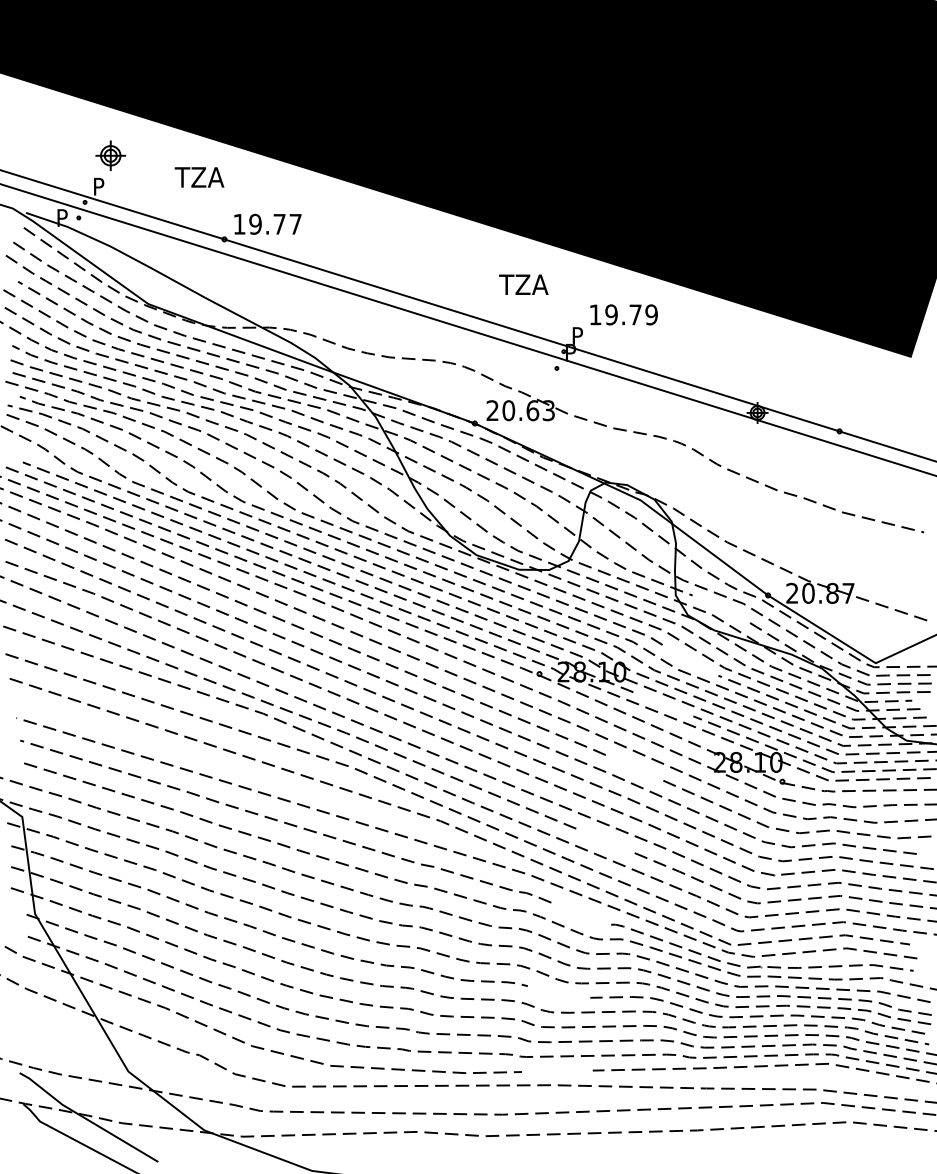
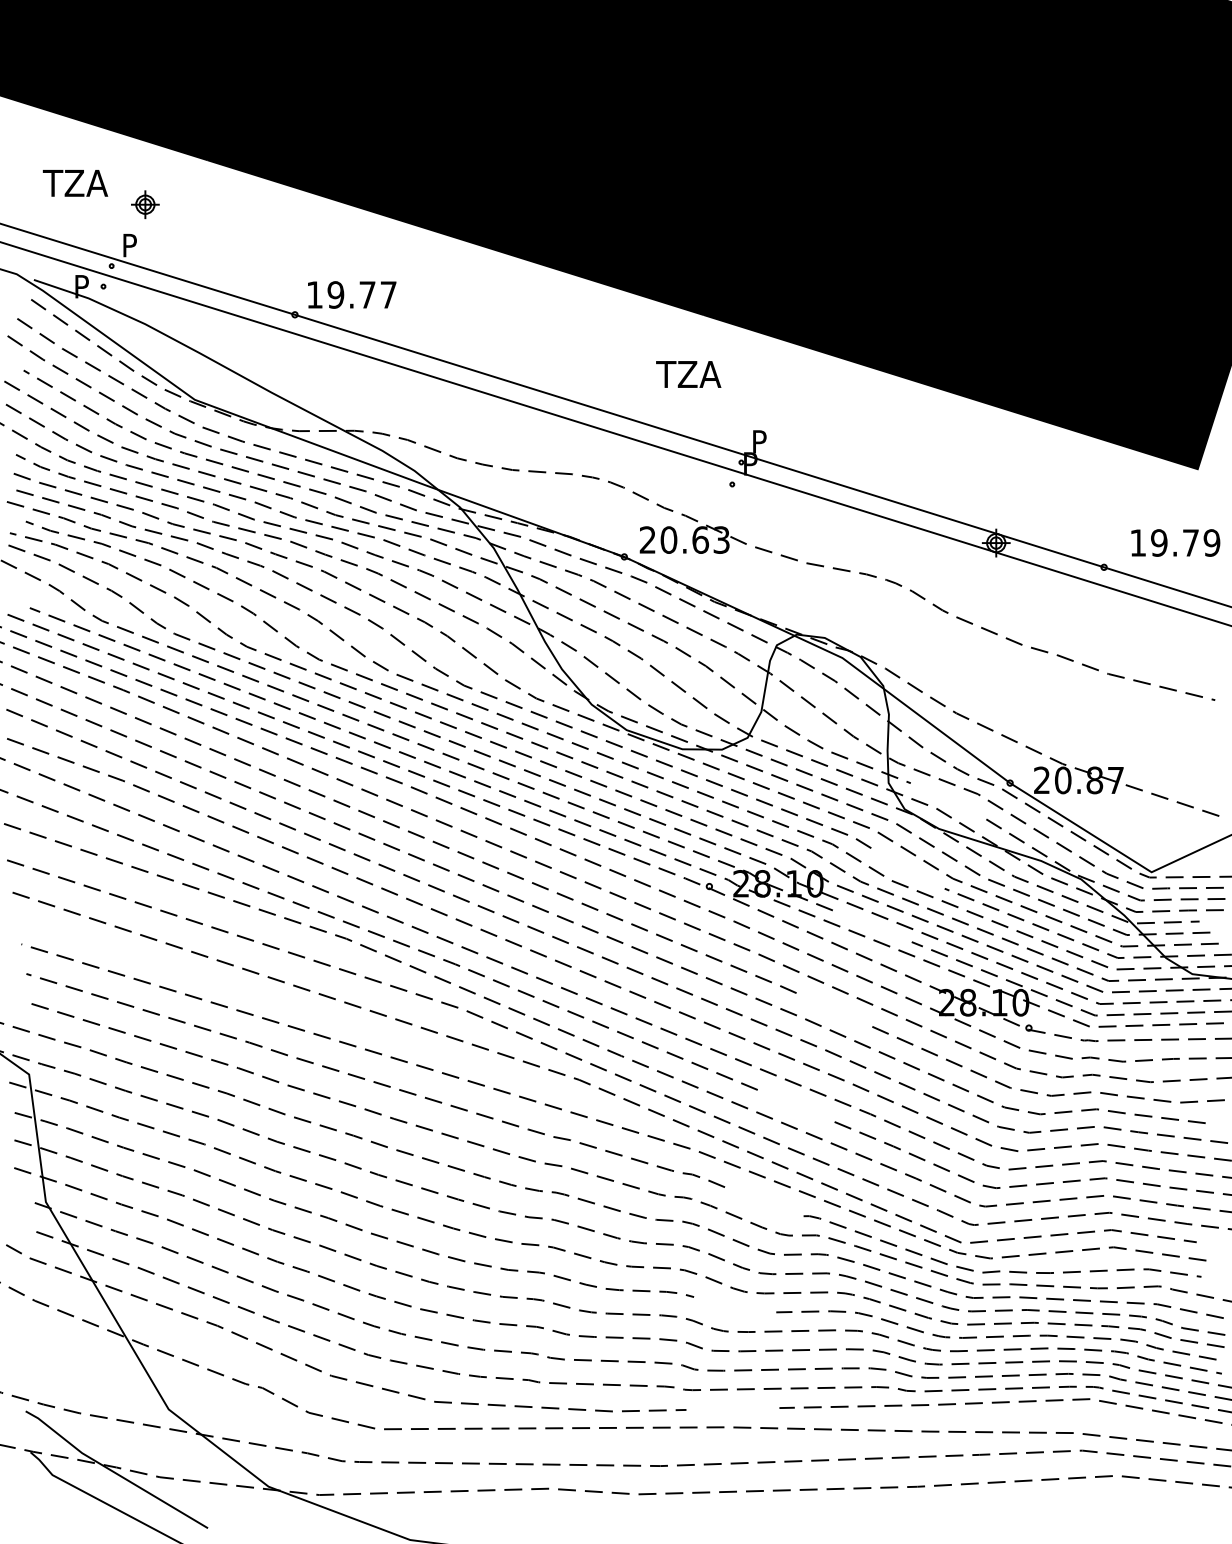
part: (110, 155) -> (145, 204), size x0.71
text: (199, 177) -> (75, 183), moved
text: (623, 314) -> (1175, 542), moved

